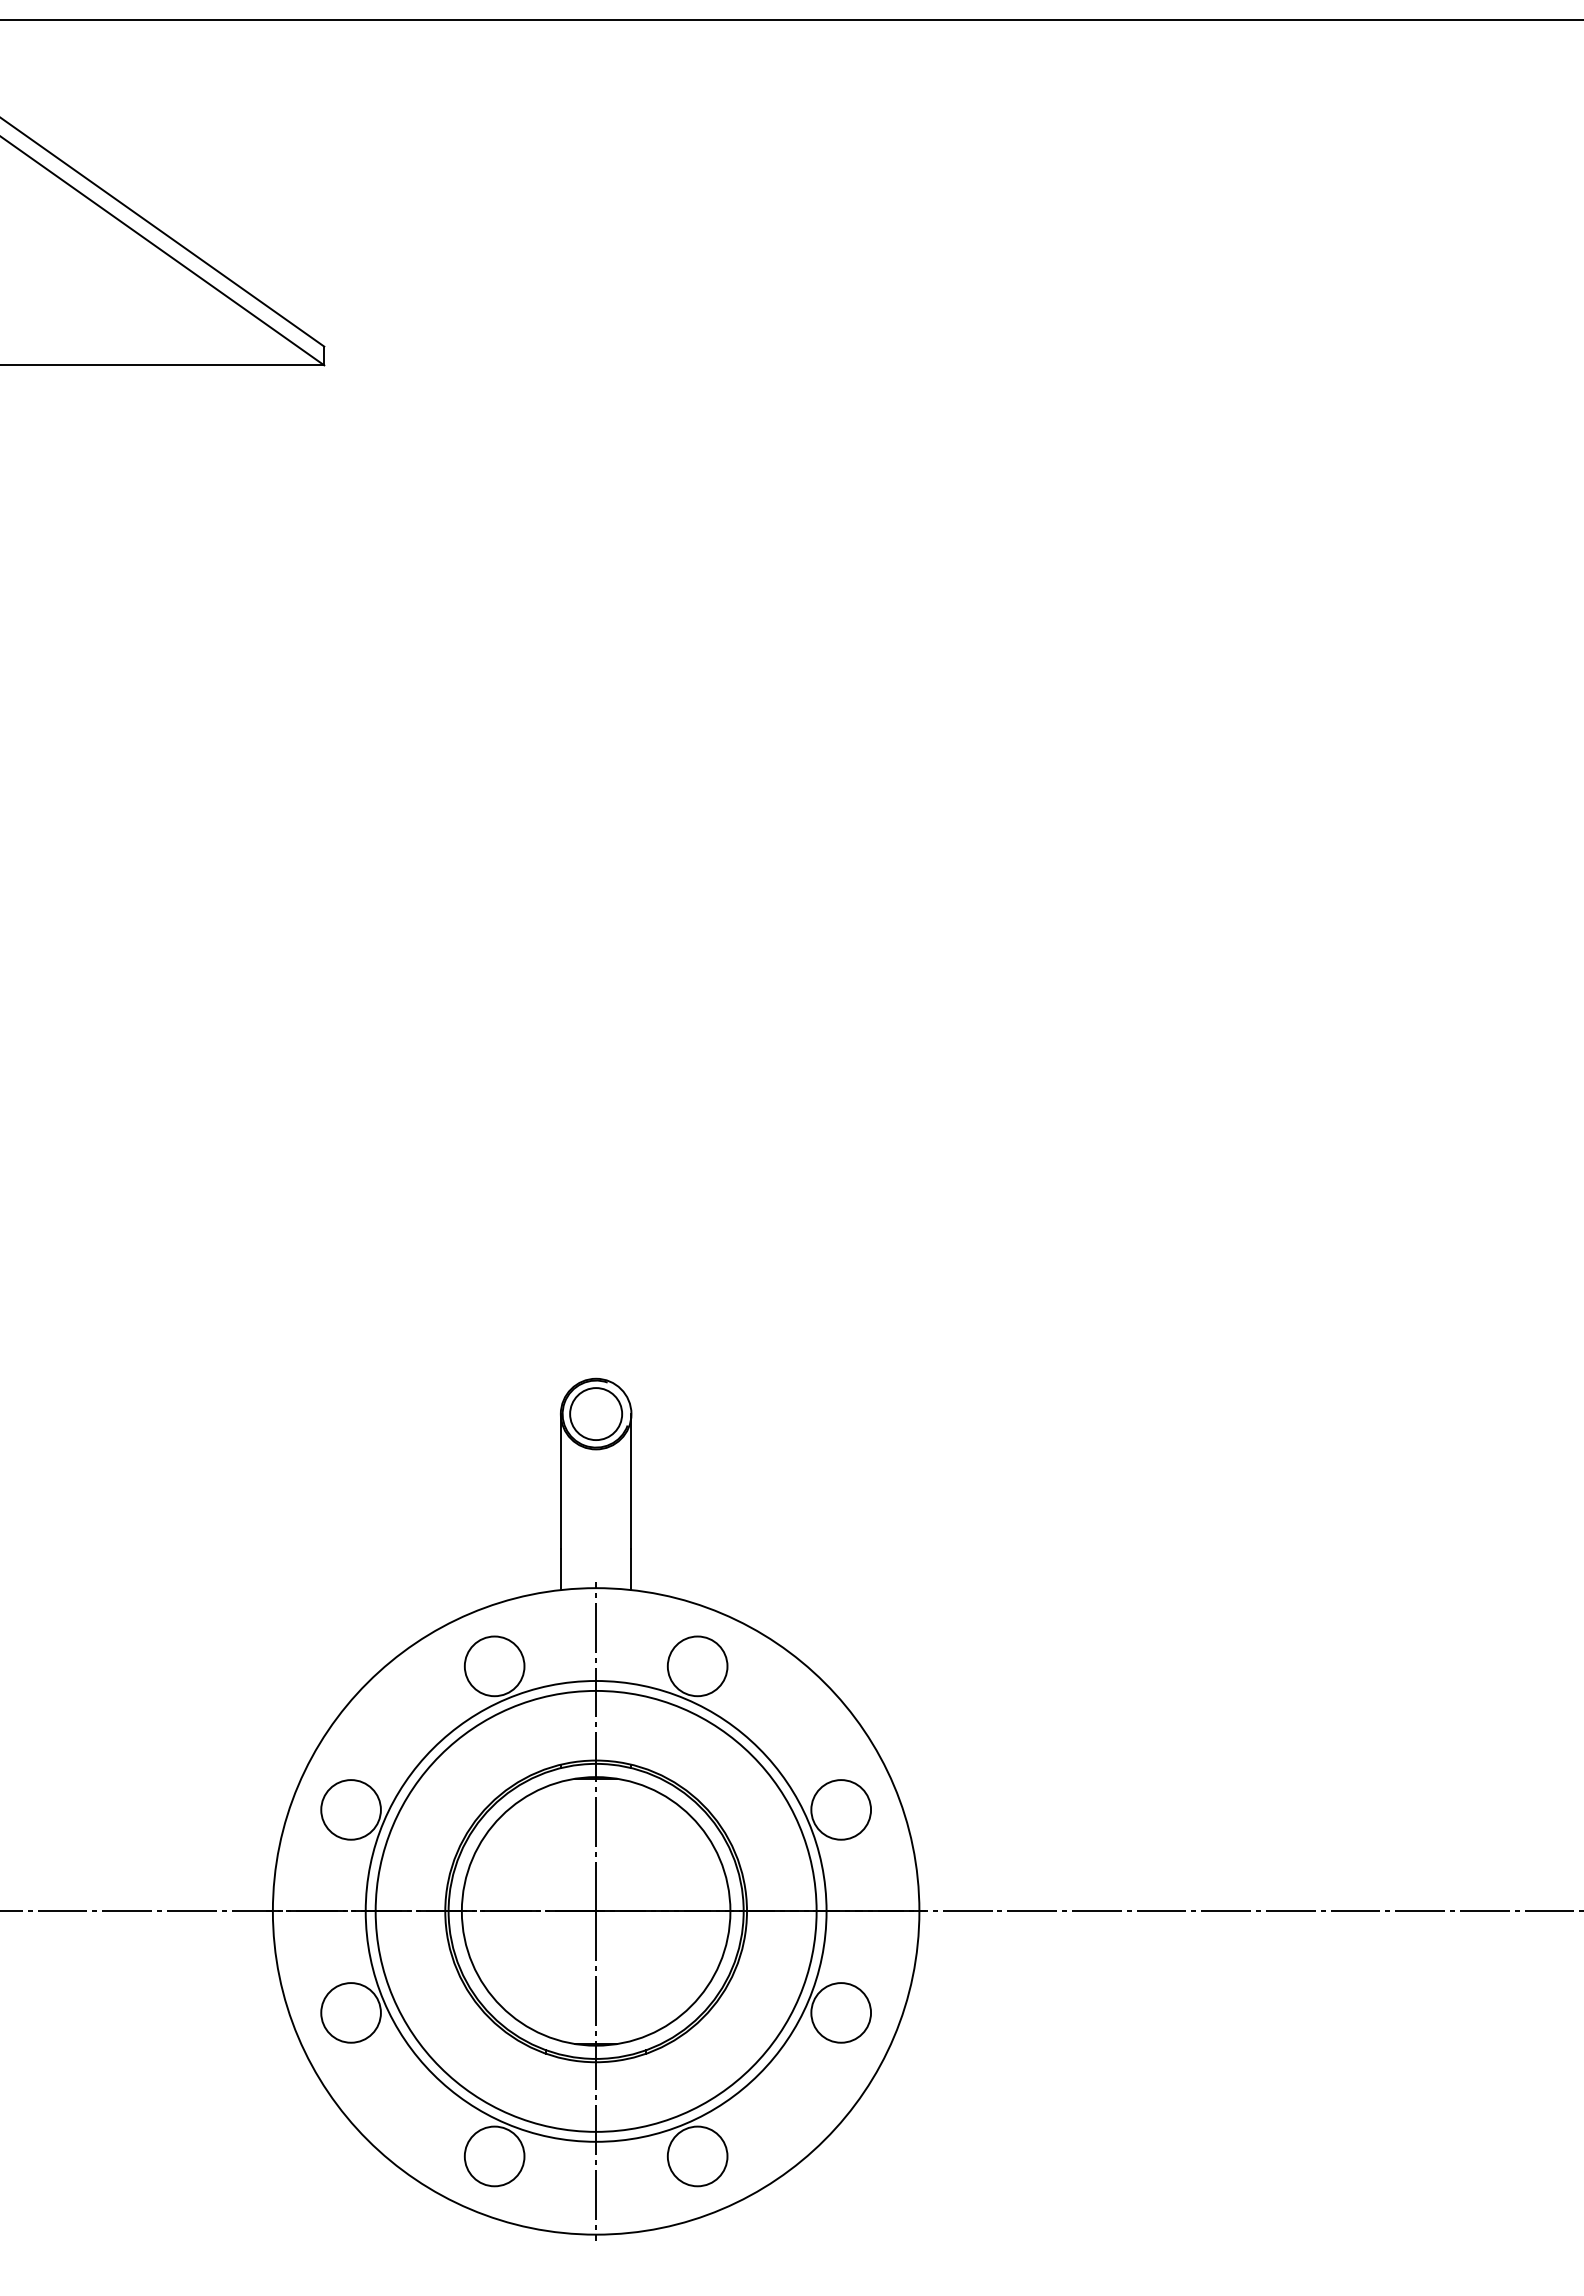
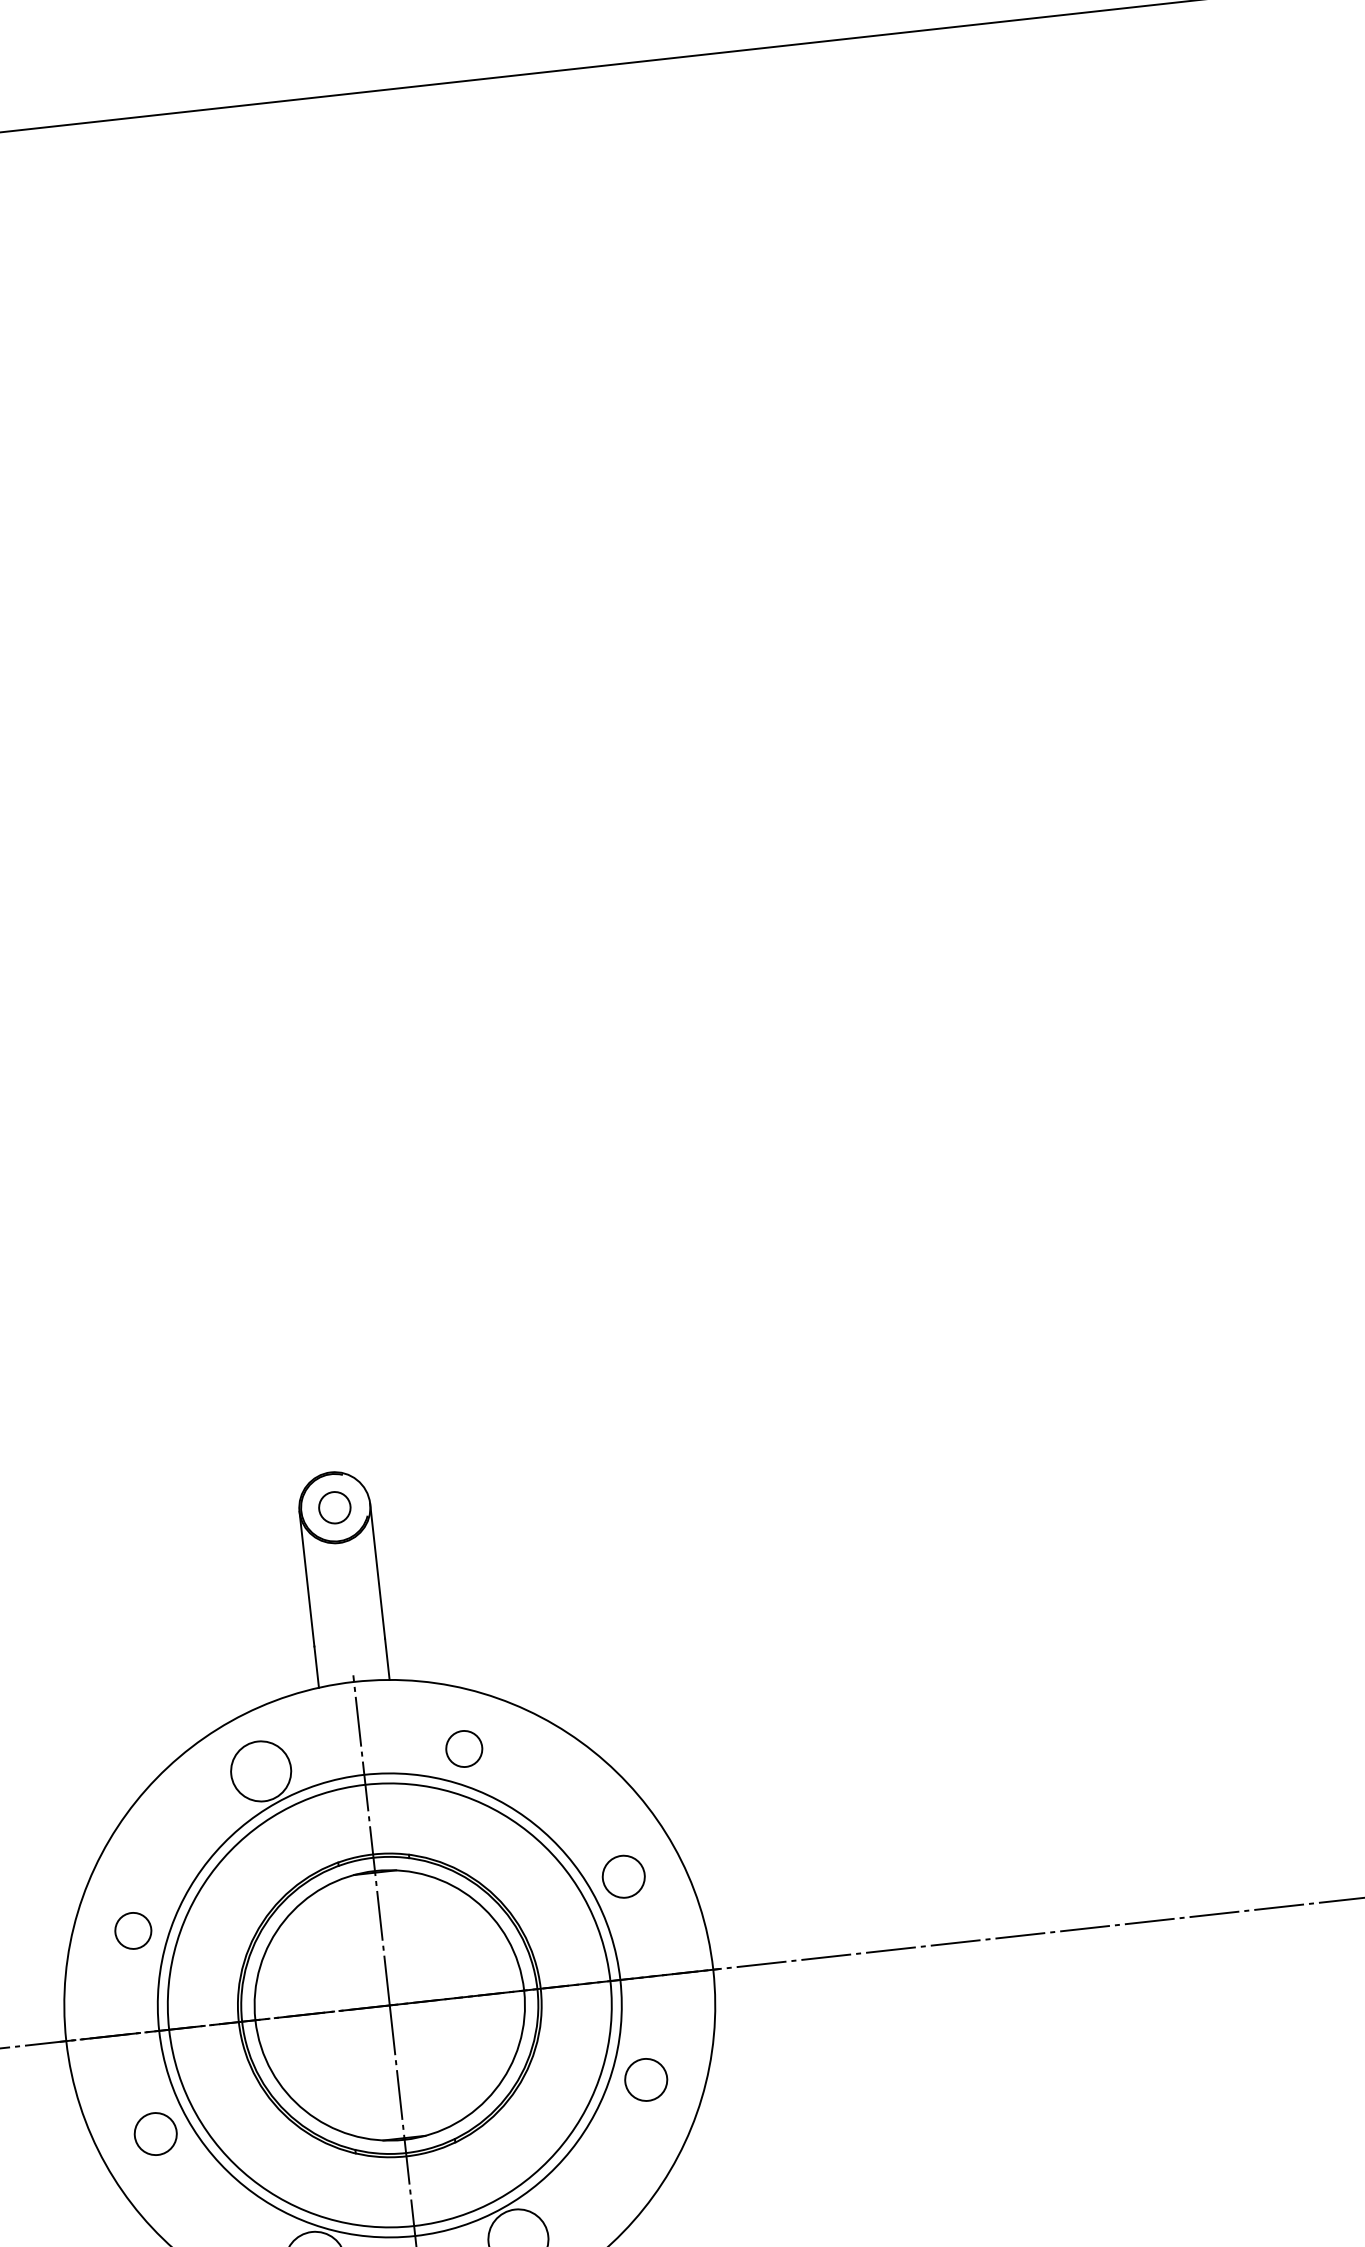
circle: (596, 1414) -> (335, 1508), size x0.6
circle: (697, 1666) -> (464, 1749), size x0.6
circle: (350, 1809) -> (132, 1930), size x0.6
circle: (841, 1809) -> (624, 1876), size x0.7
circle: (350, 2012) -> (155, 2133), size x0.7
circle: (841, 2012) -> (646, 2079), size x0.7

